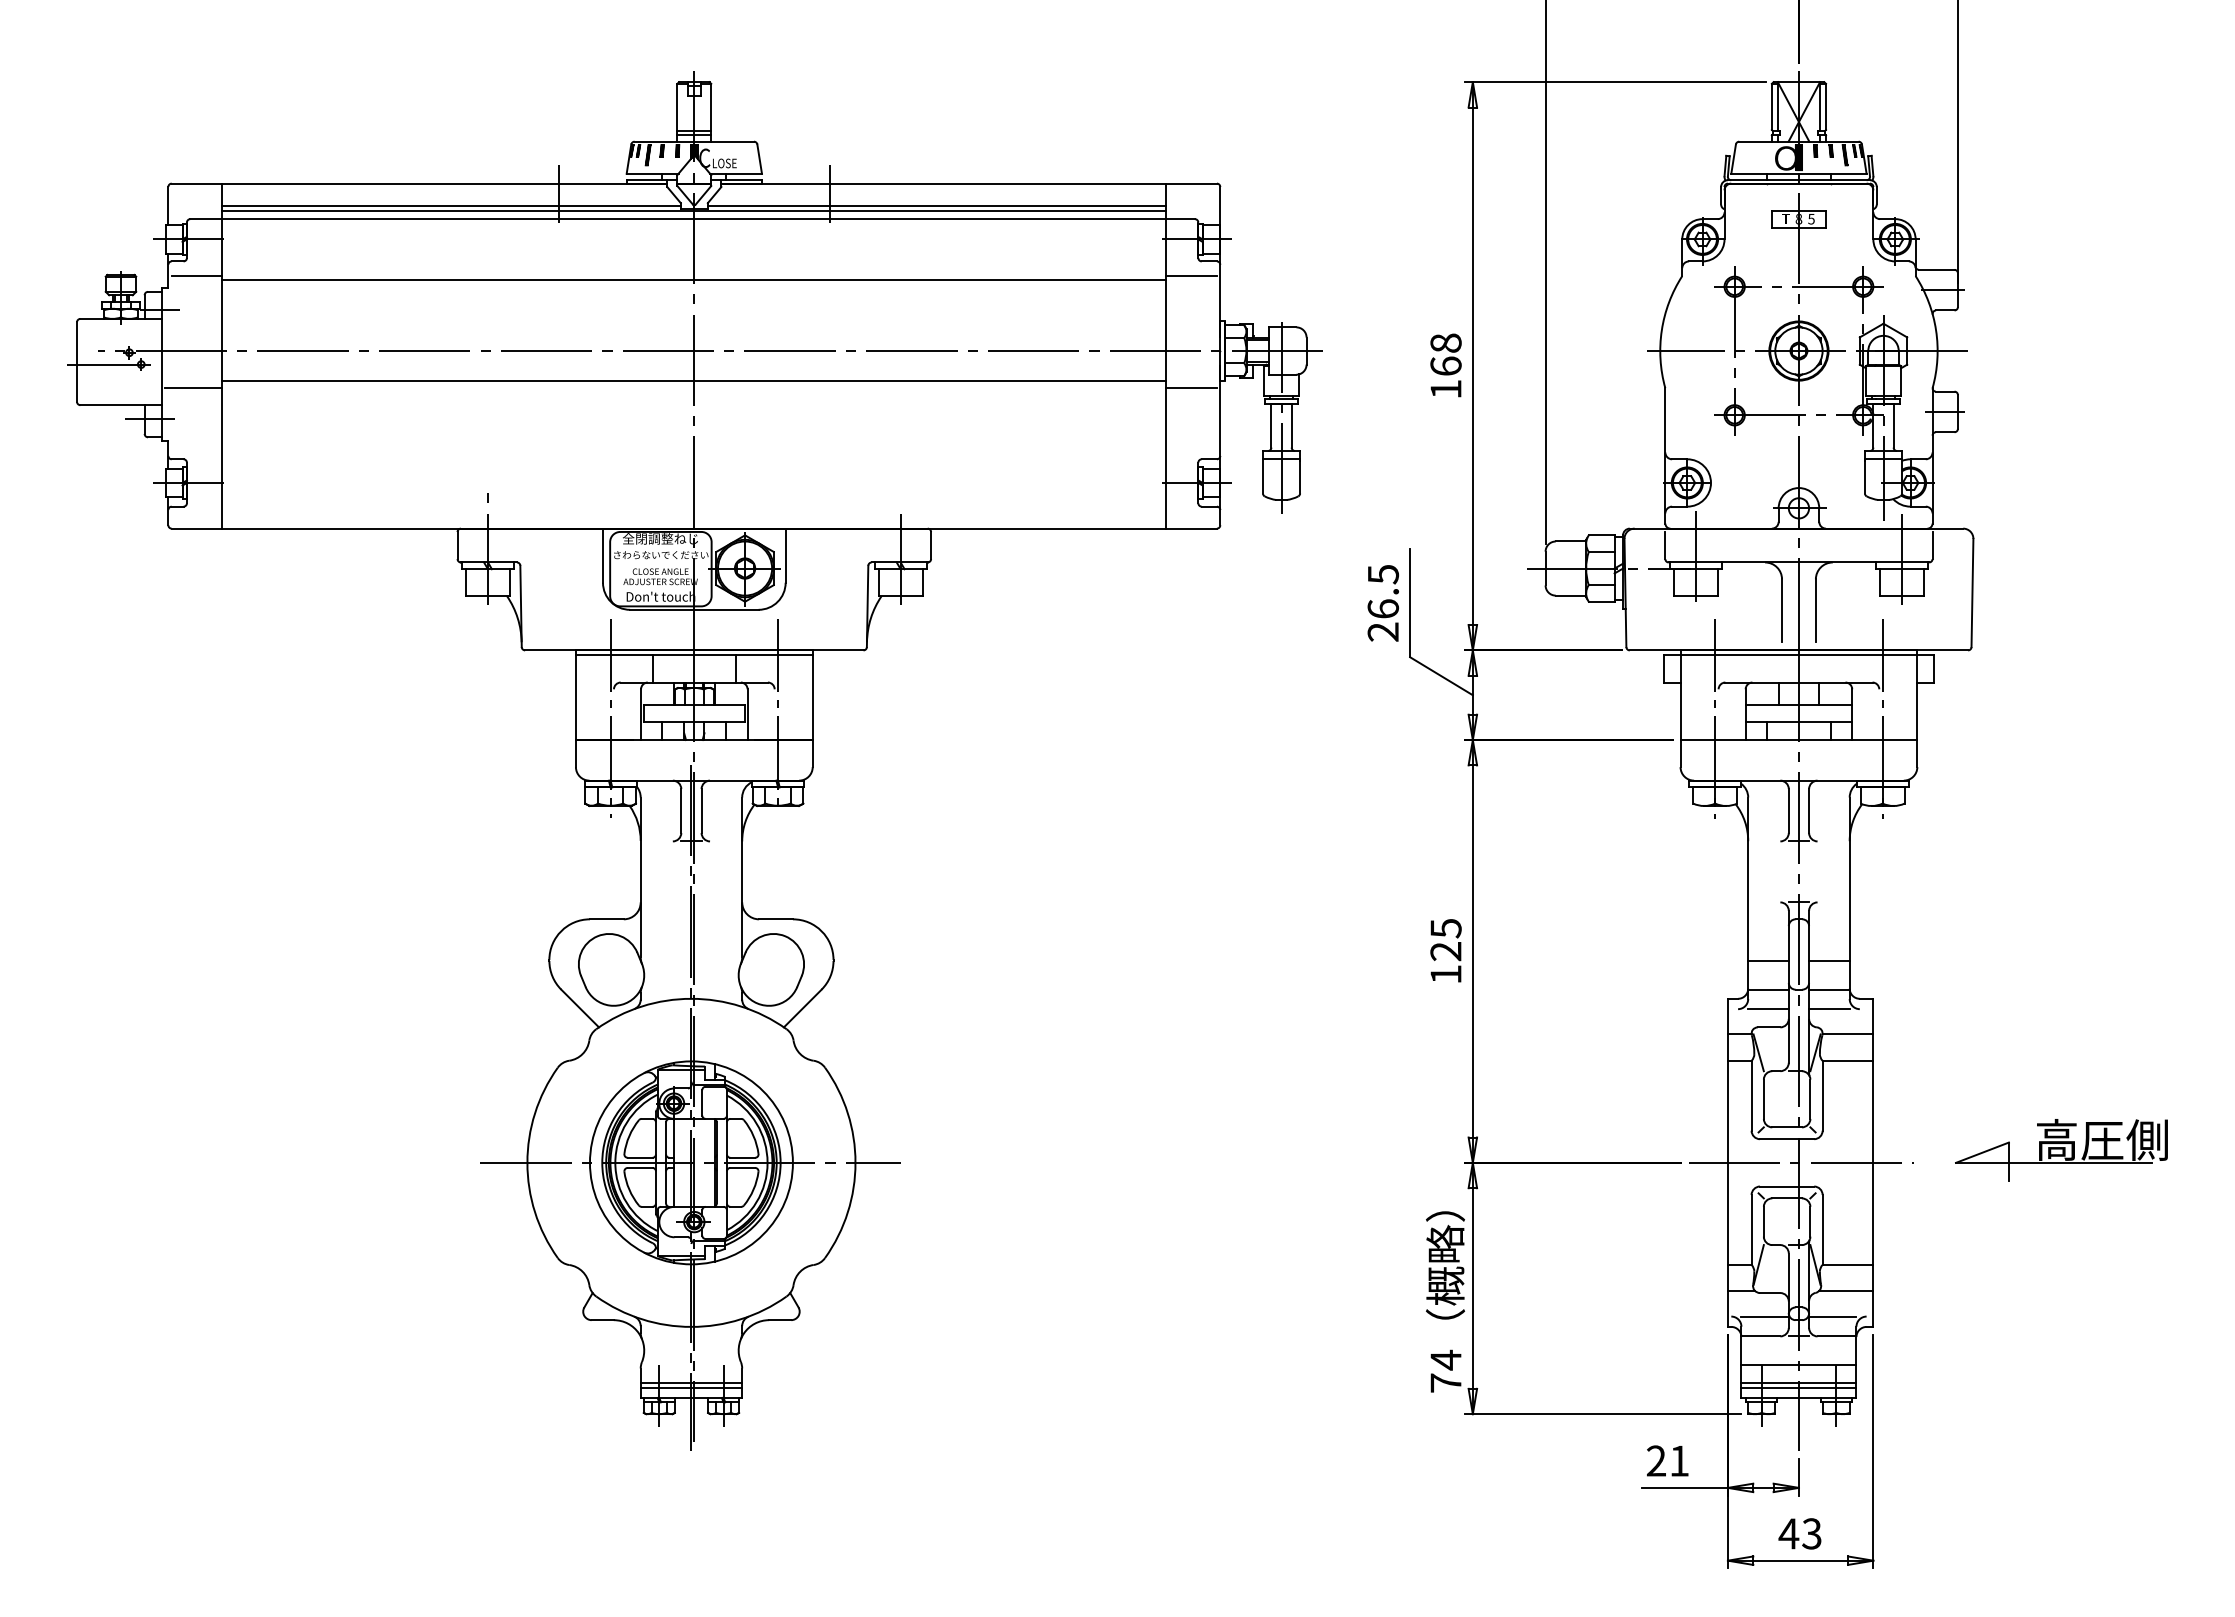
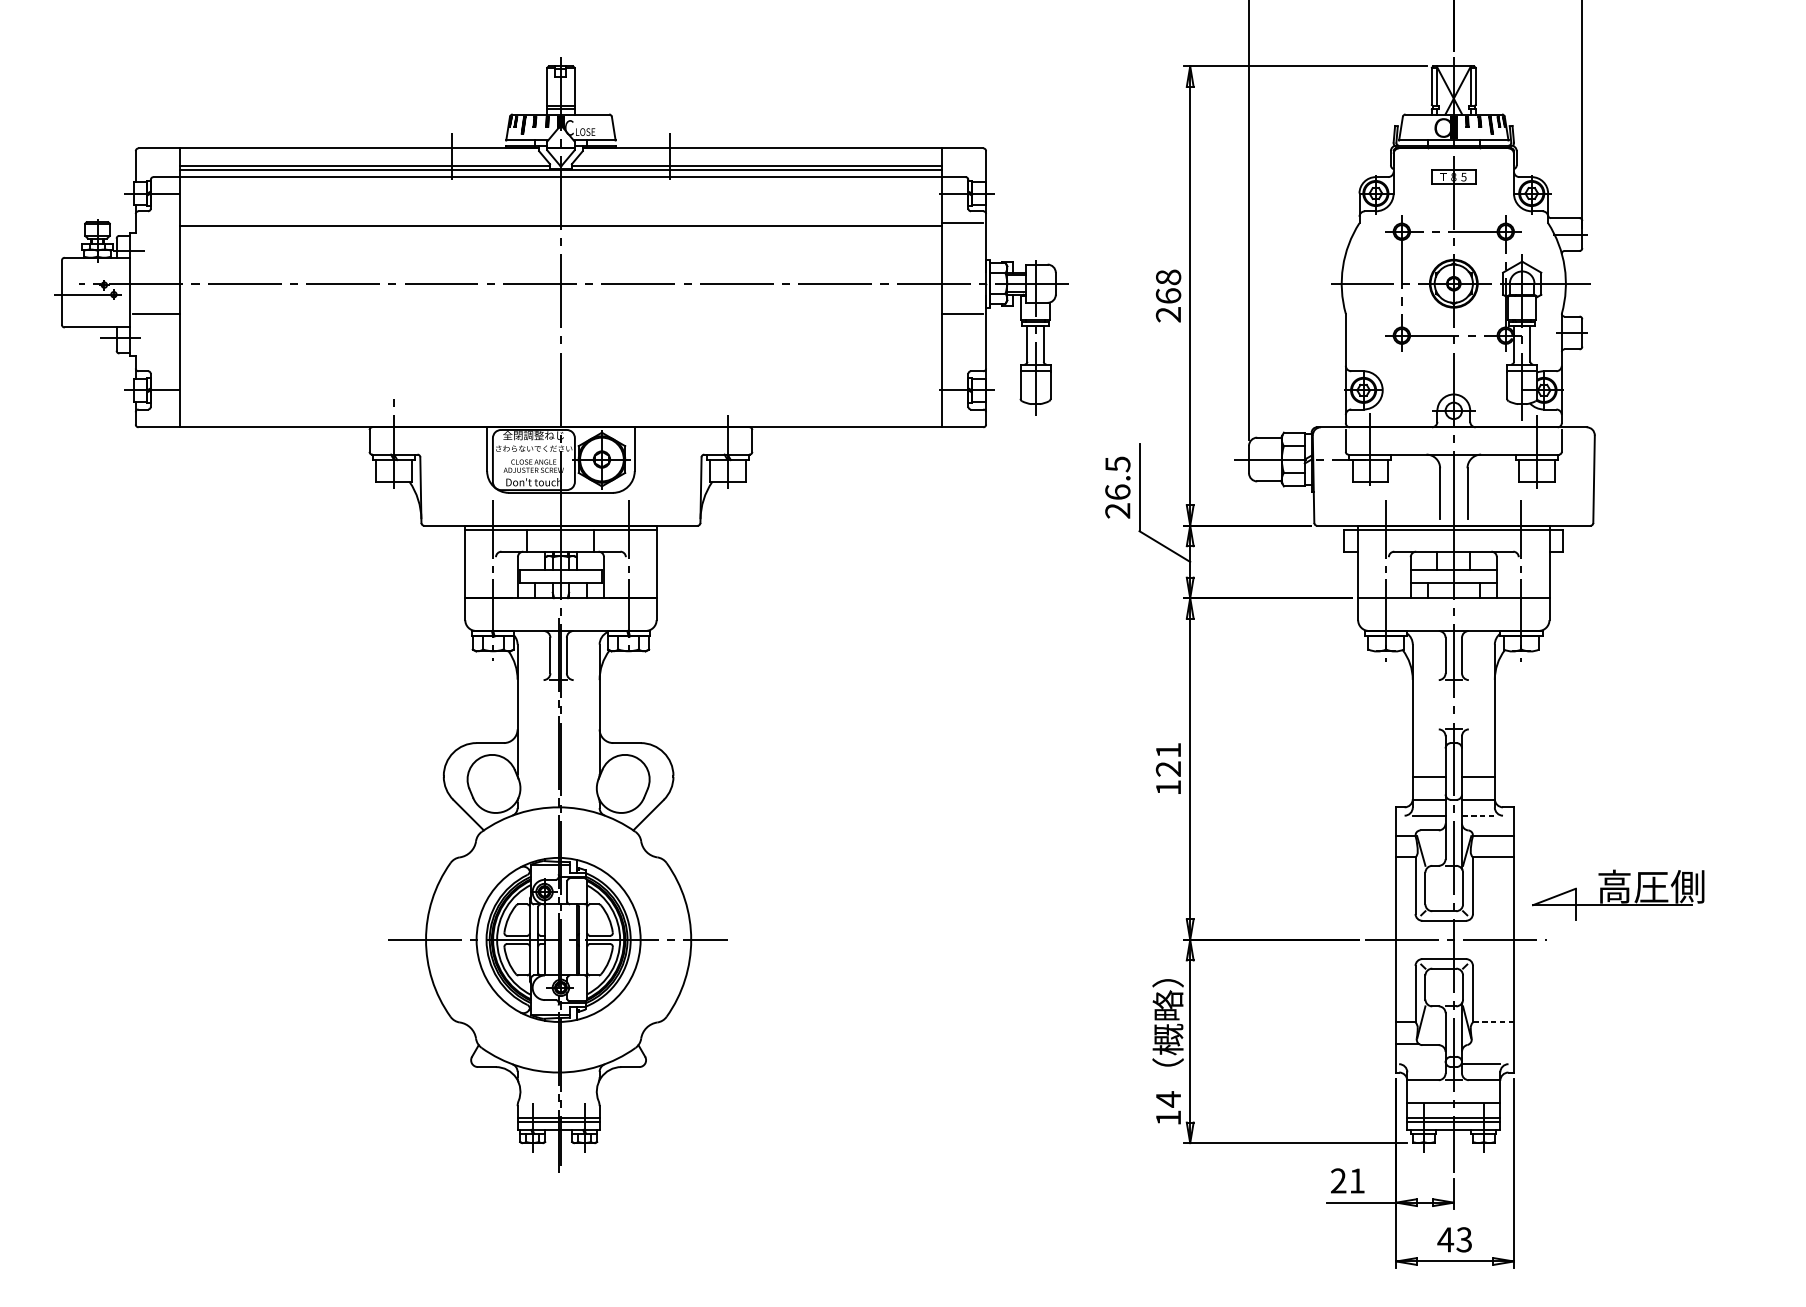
line: (196, 276) -> (158, 223), removed
line: (694, 381) -> (561, 308), removed
text: (1445, 388) -> (1168, 314), 168 -> 268
text: (1445, 928) -> (1168, 750), 125 -> 121
line: (1829, 1009) -> (1478, 815), solid -> dashed
part: (2061, 1150) -> (1618, 895), moved
line: (1848, 1264) -> (1493, 1022), solid -> dashed
line: (1845, 1291) -> (1491, 1043), removed
line: (1764, 1316) -> (1425, 1064), removed
text: (1445, 1382) -> (1168, 1117), 74 -> 14

